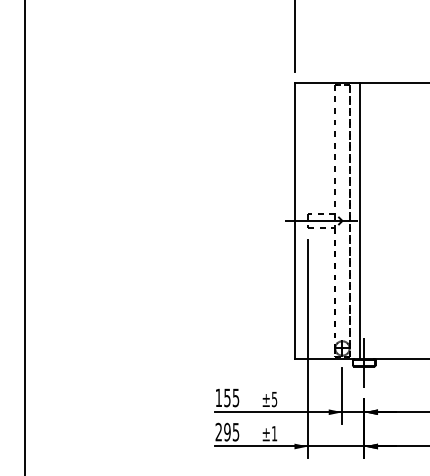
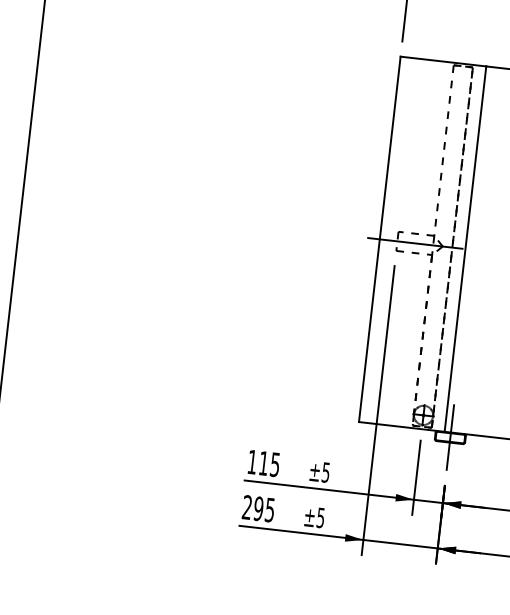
text: (227, 397) -> (263, 462), 155 -> 115
text: (274, 433) -> (320, 517), ±1 -> ±5

